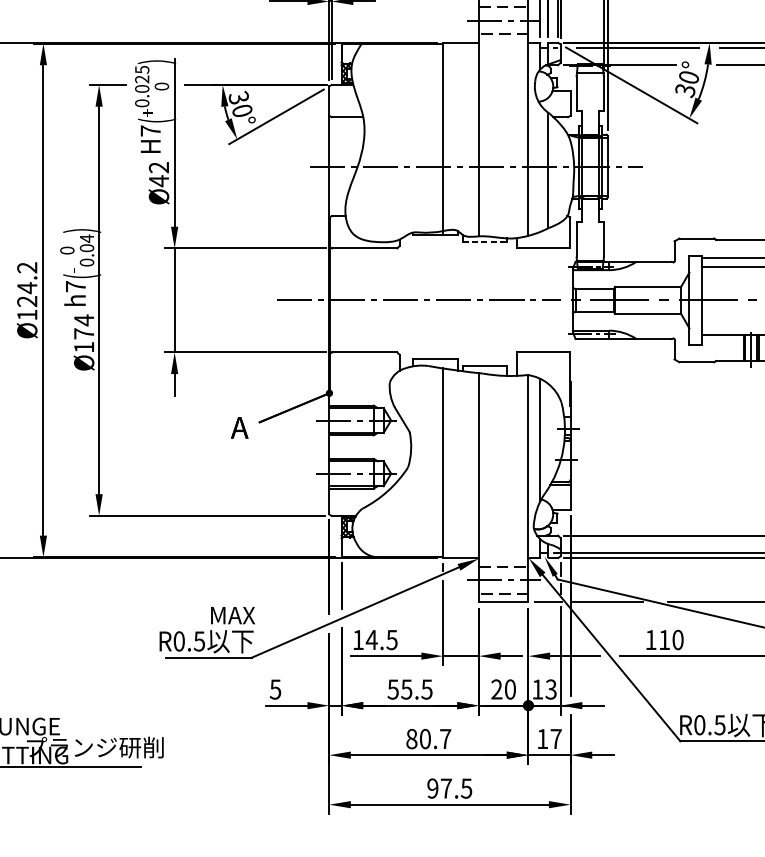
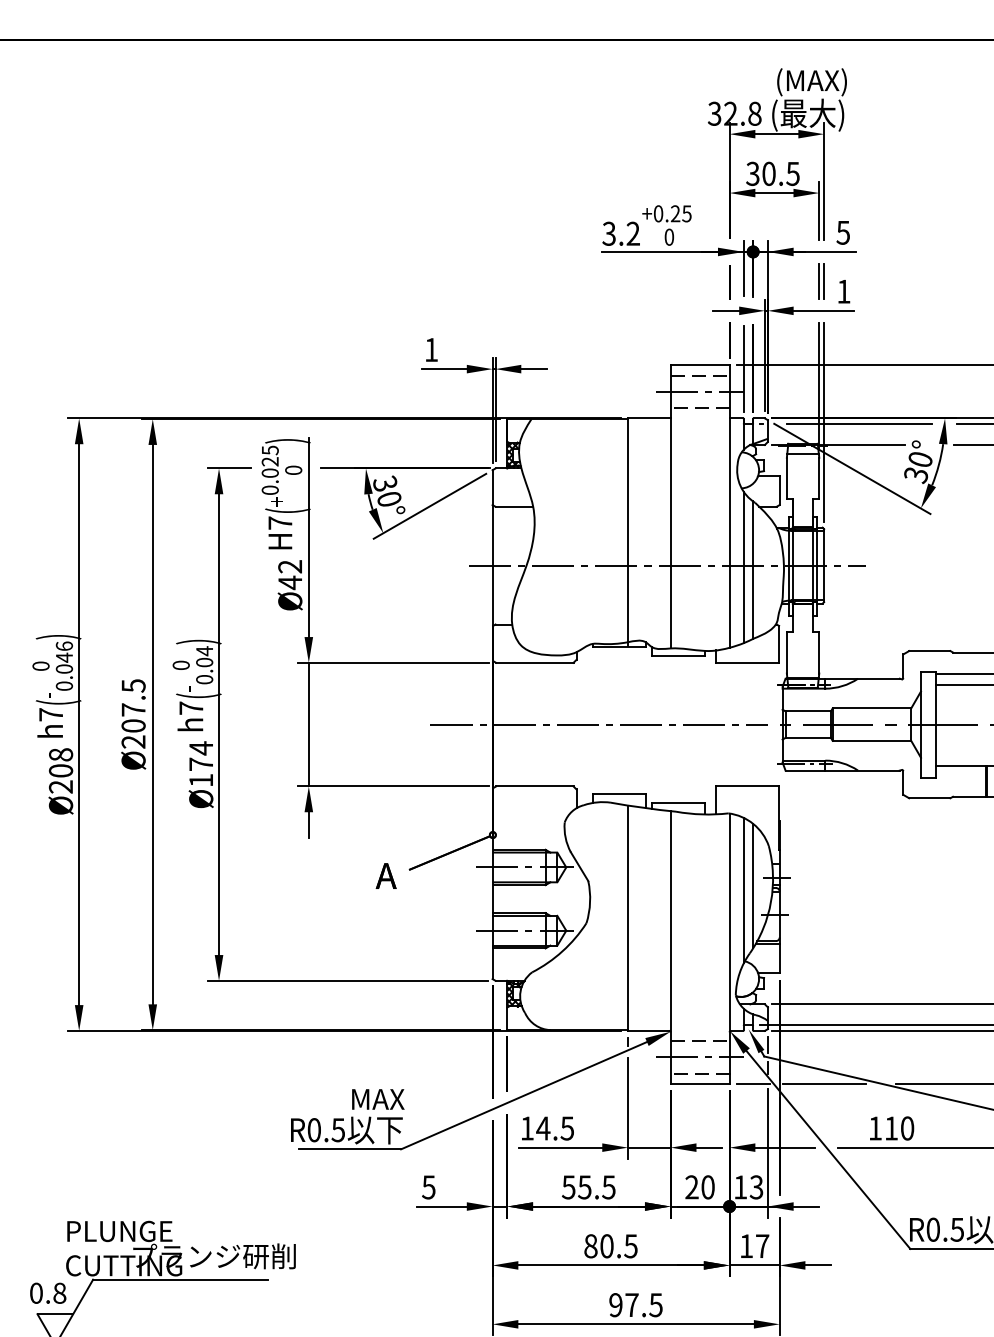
line: (540, 168) -> (743, 567), added
line: (485, 242) -> (678, 655), dashed -> solid
text: (27, 291) -> (133, 713), Ø124.2 -> Ø207.5
line: (548, 435) -> (753, 885), added
text: (445, 739) -> (630, 1246), 80.7 -> 80.5

